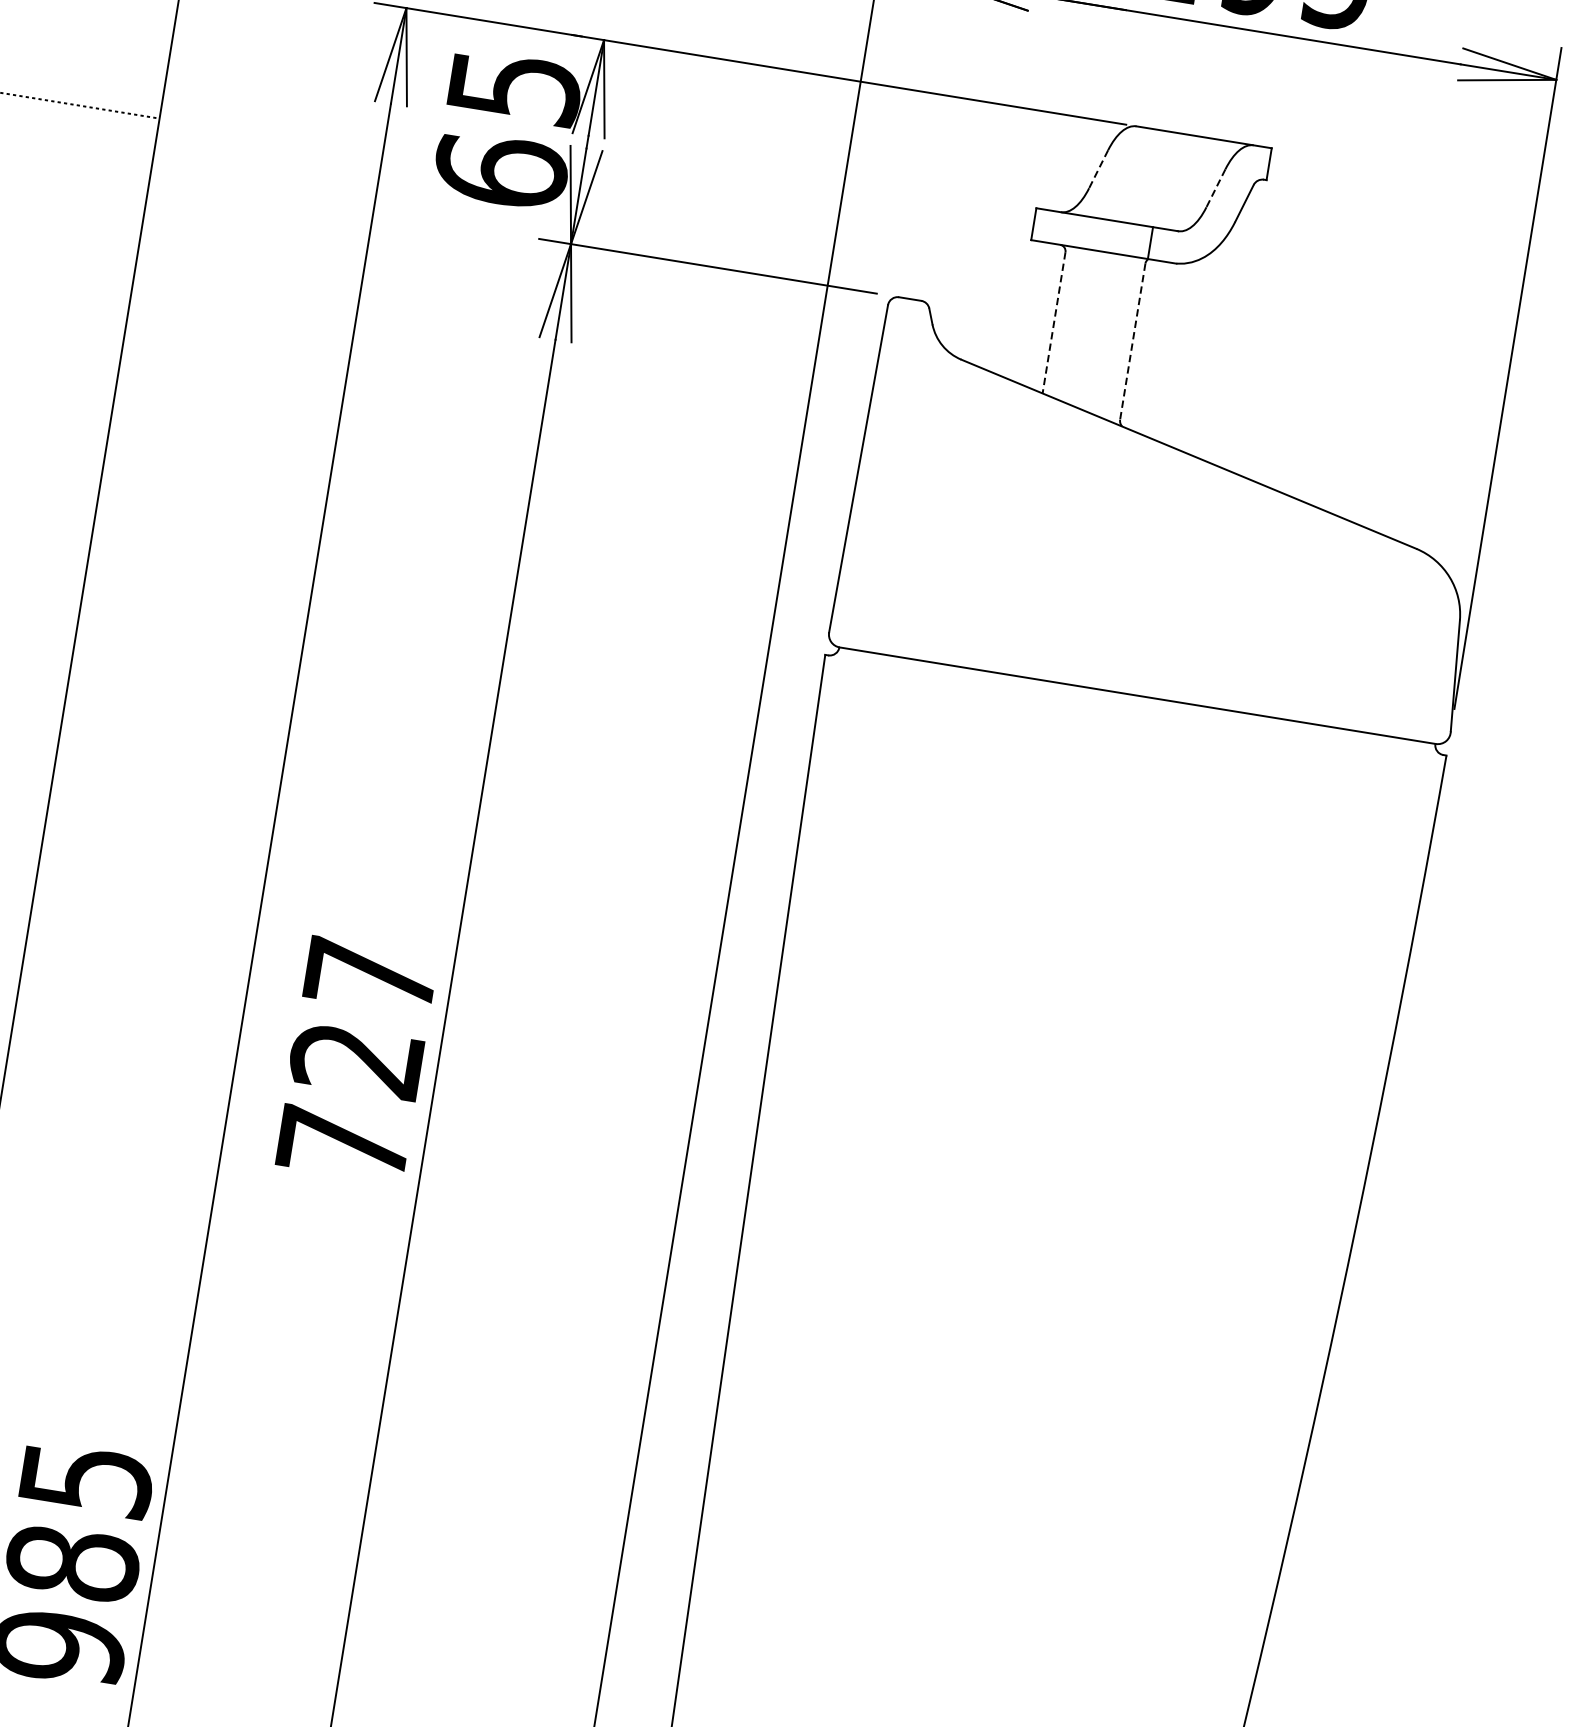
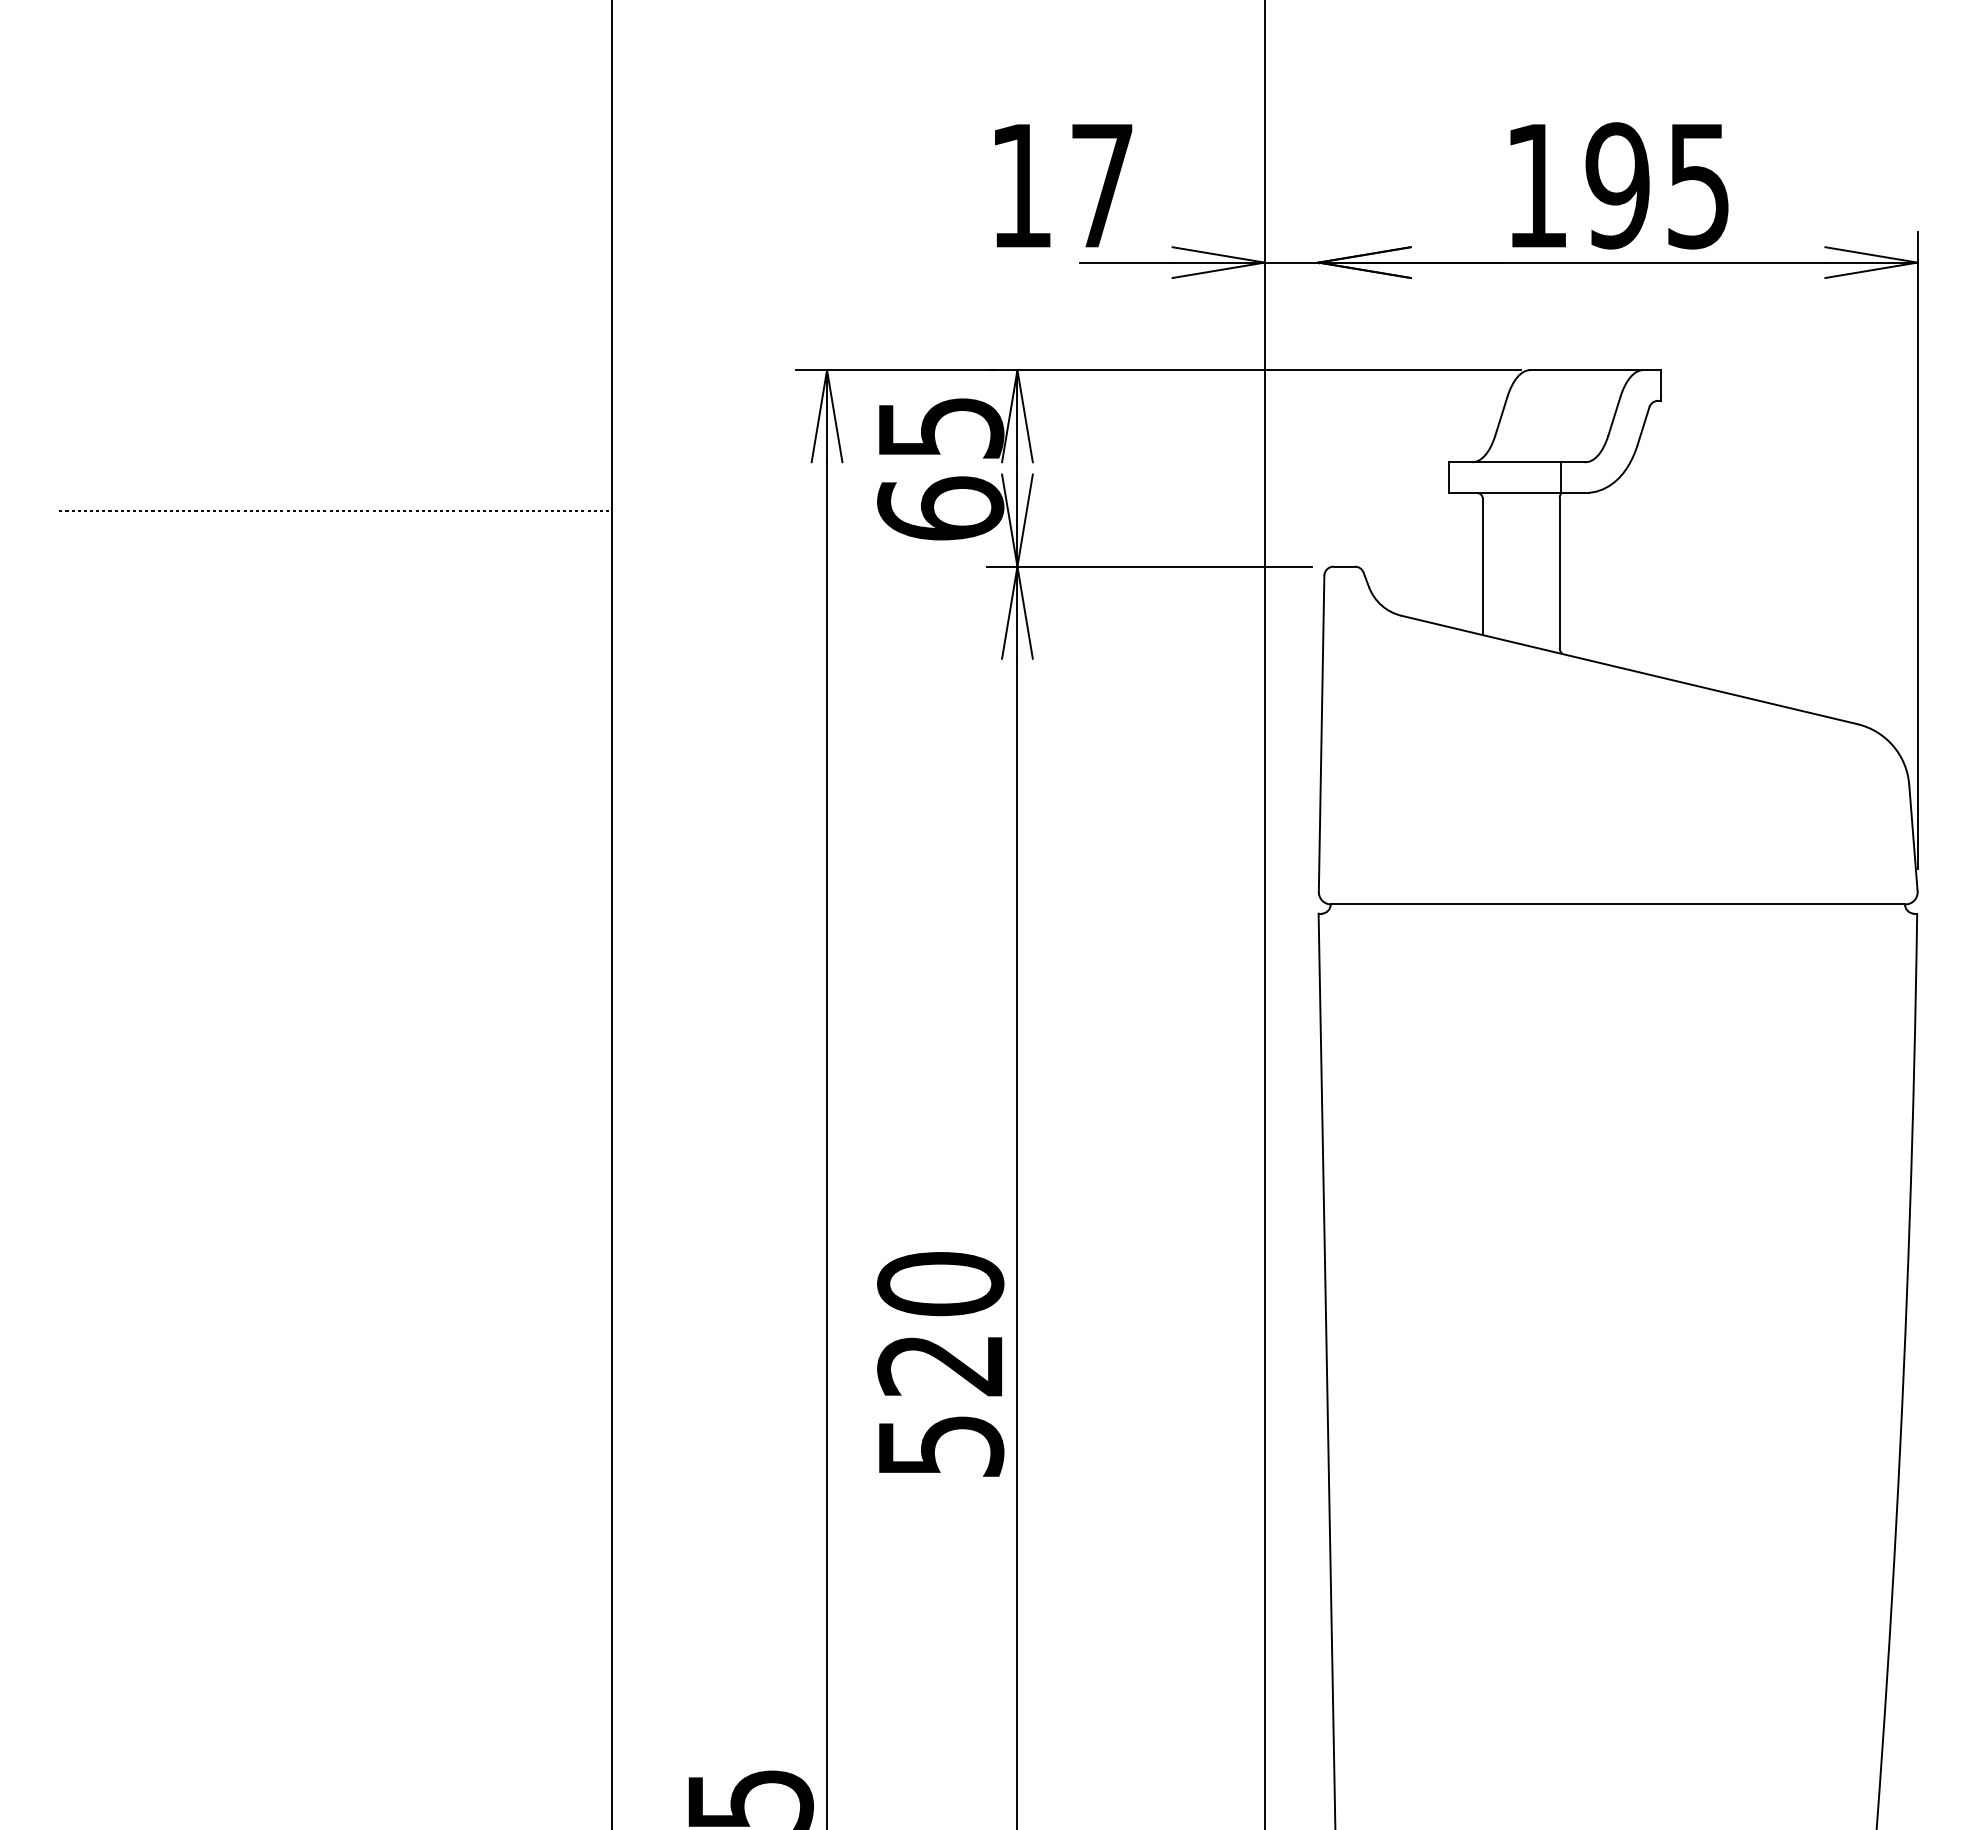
line: (1098, 169) -> (1501, 416), dashed -> solid
line: (1215, 188) -> (1614, 416), dashed -> solid
line: (1053, 323) -> (1482, 567), dashed -> solid
line: (1132, 342) -> (1559, 573), dashed -> solid
text: (357, 1059) -> (940, 1364), 727 -> 520

